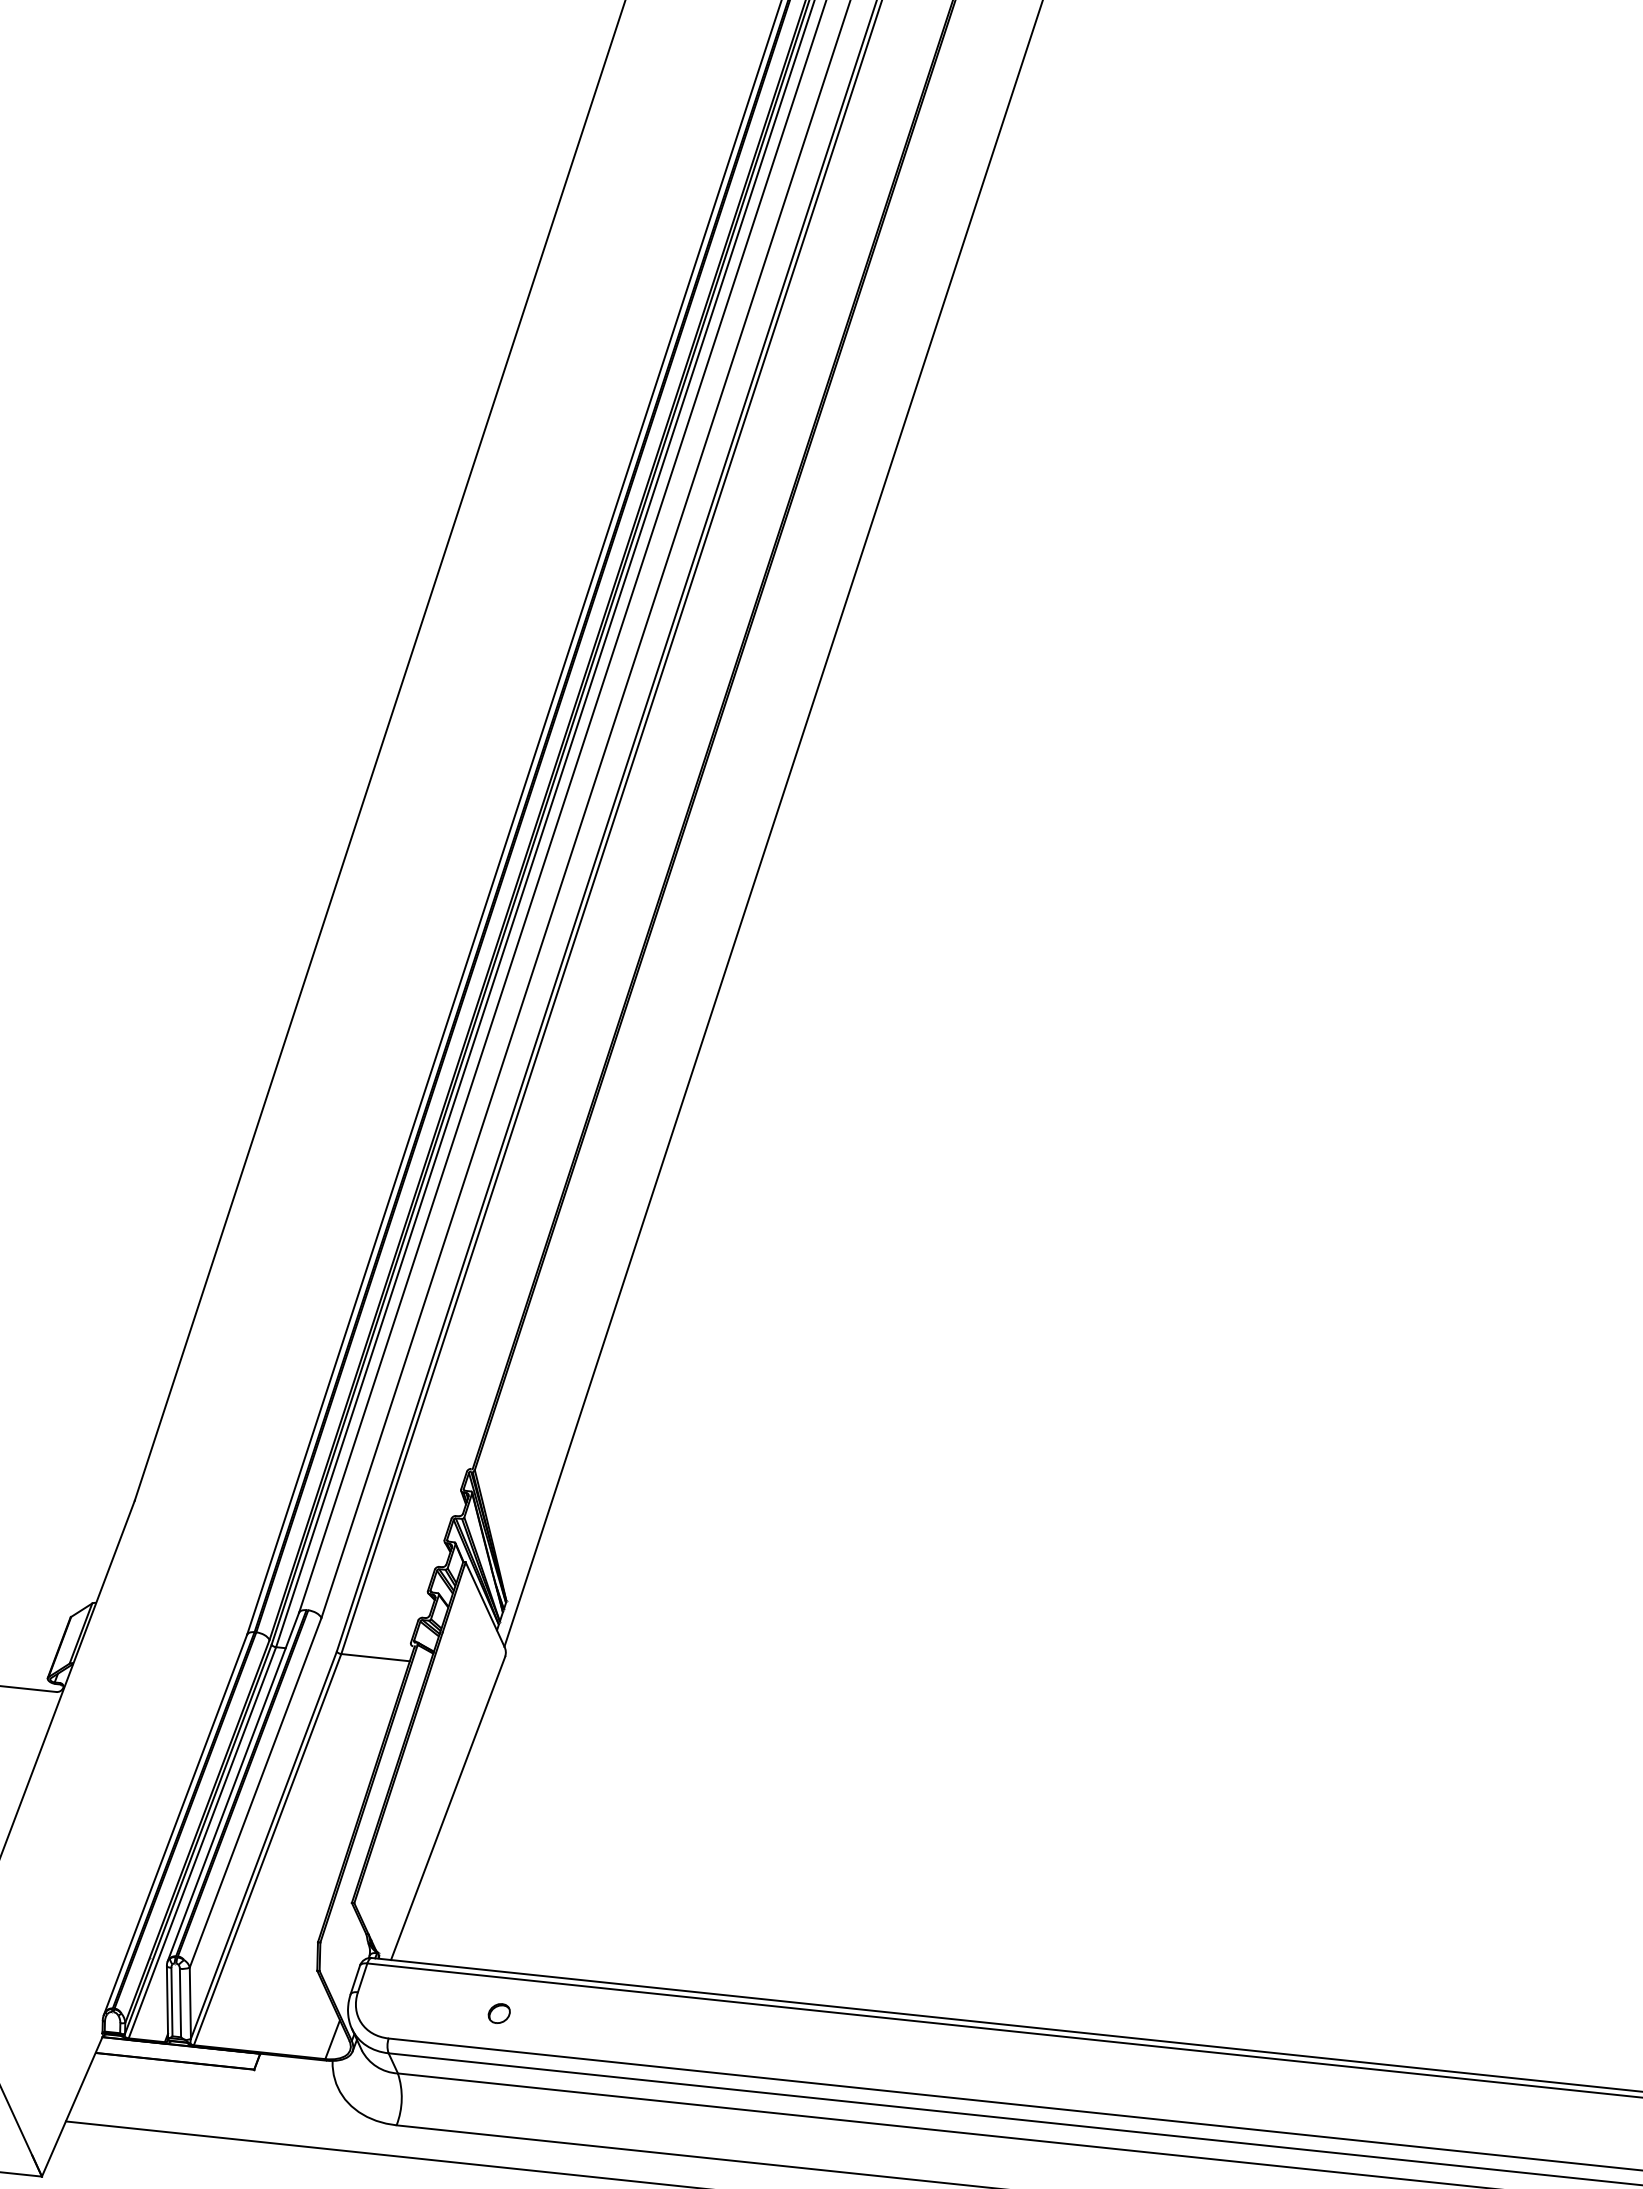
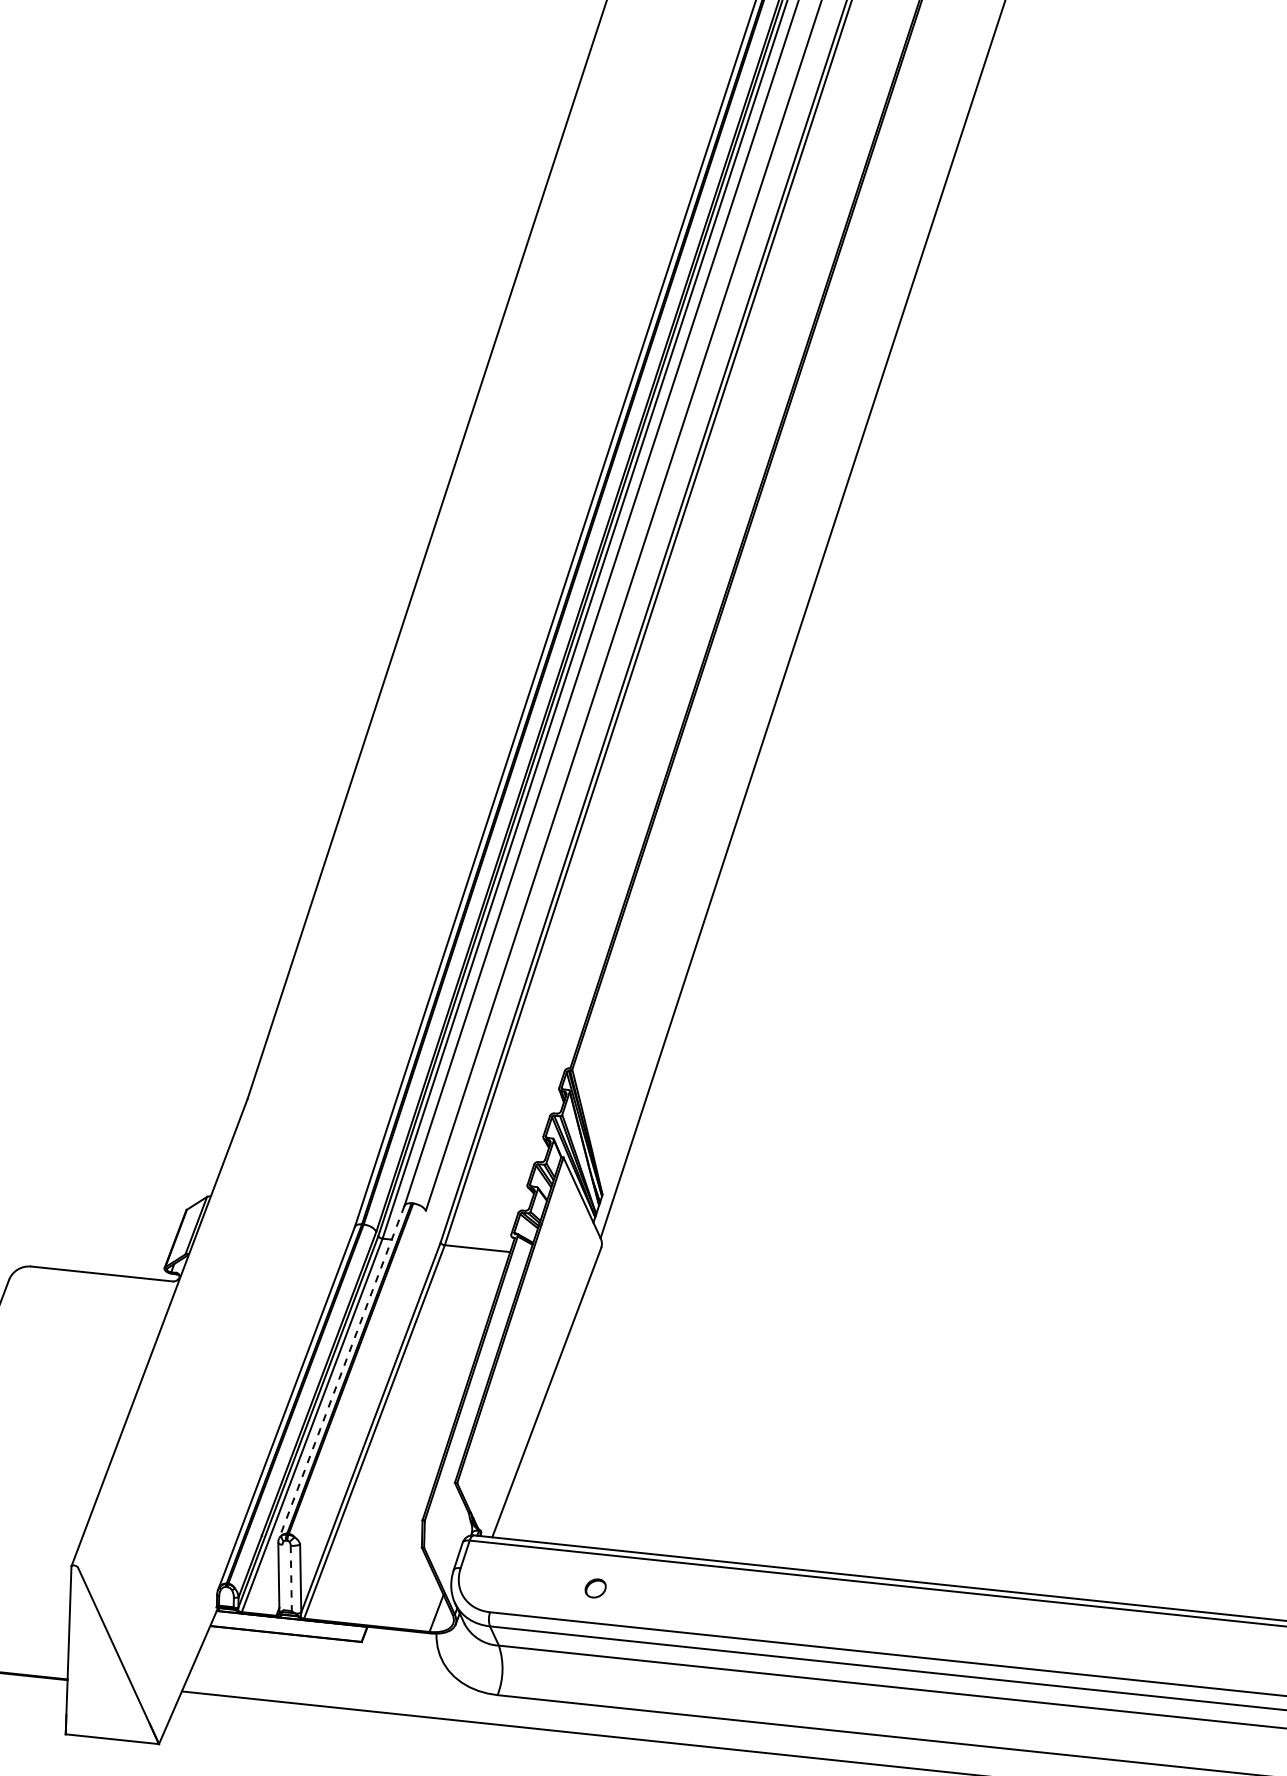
line: (233, 1787) -> (341, 1372), solid -> dashed
line: (255, 1792) -> (362, 1377), removed
line: (171, 2001) -> (282, 1576), removed
line: (180, 2003) -> (291, 1578), solid -> dashed

